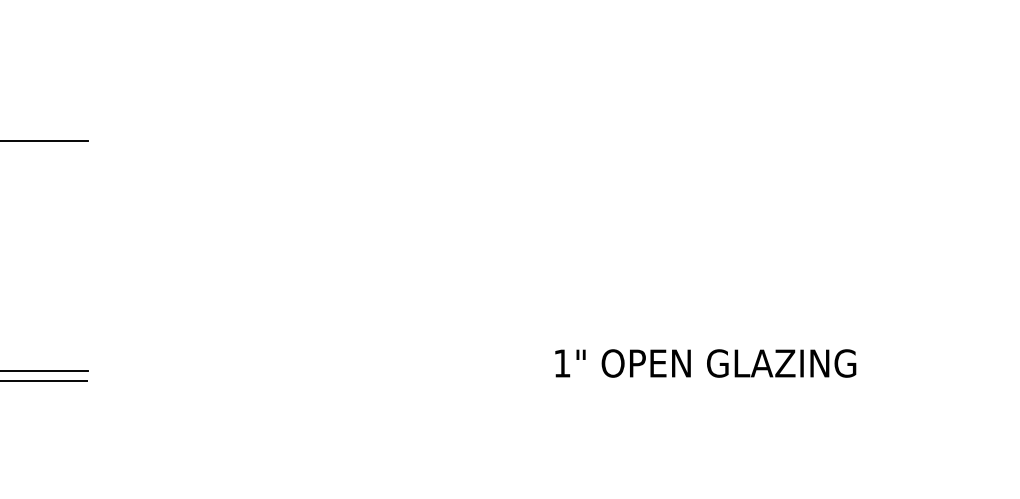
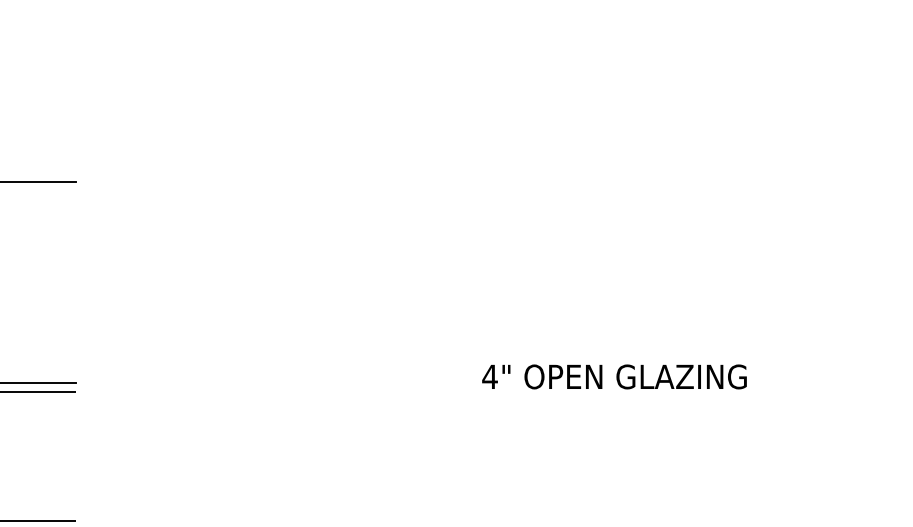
text: (561, 363) -> (489, 376), 1" -> 4"

